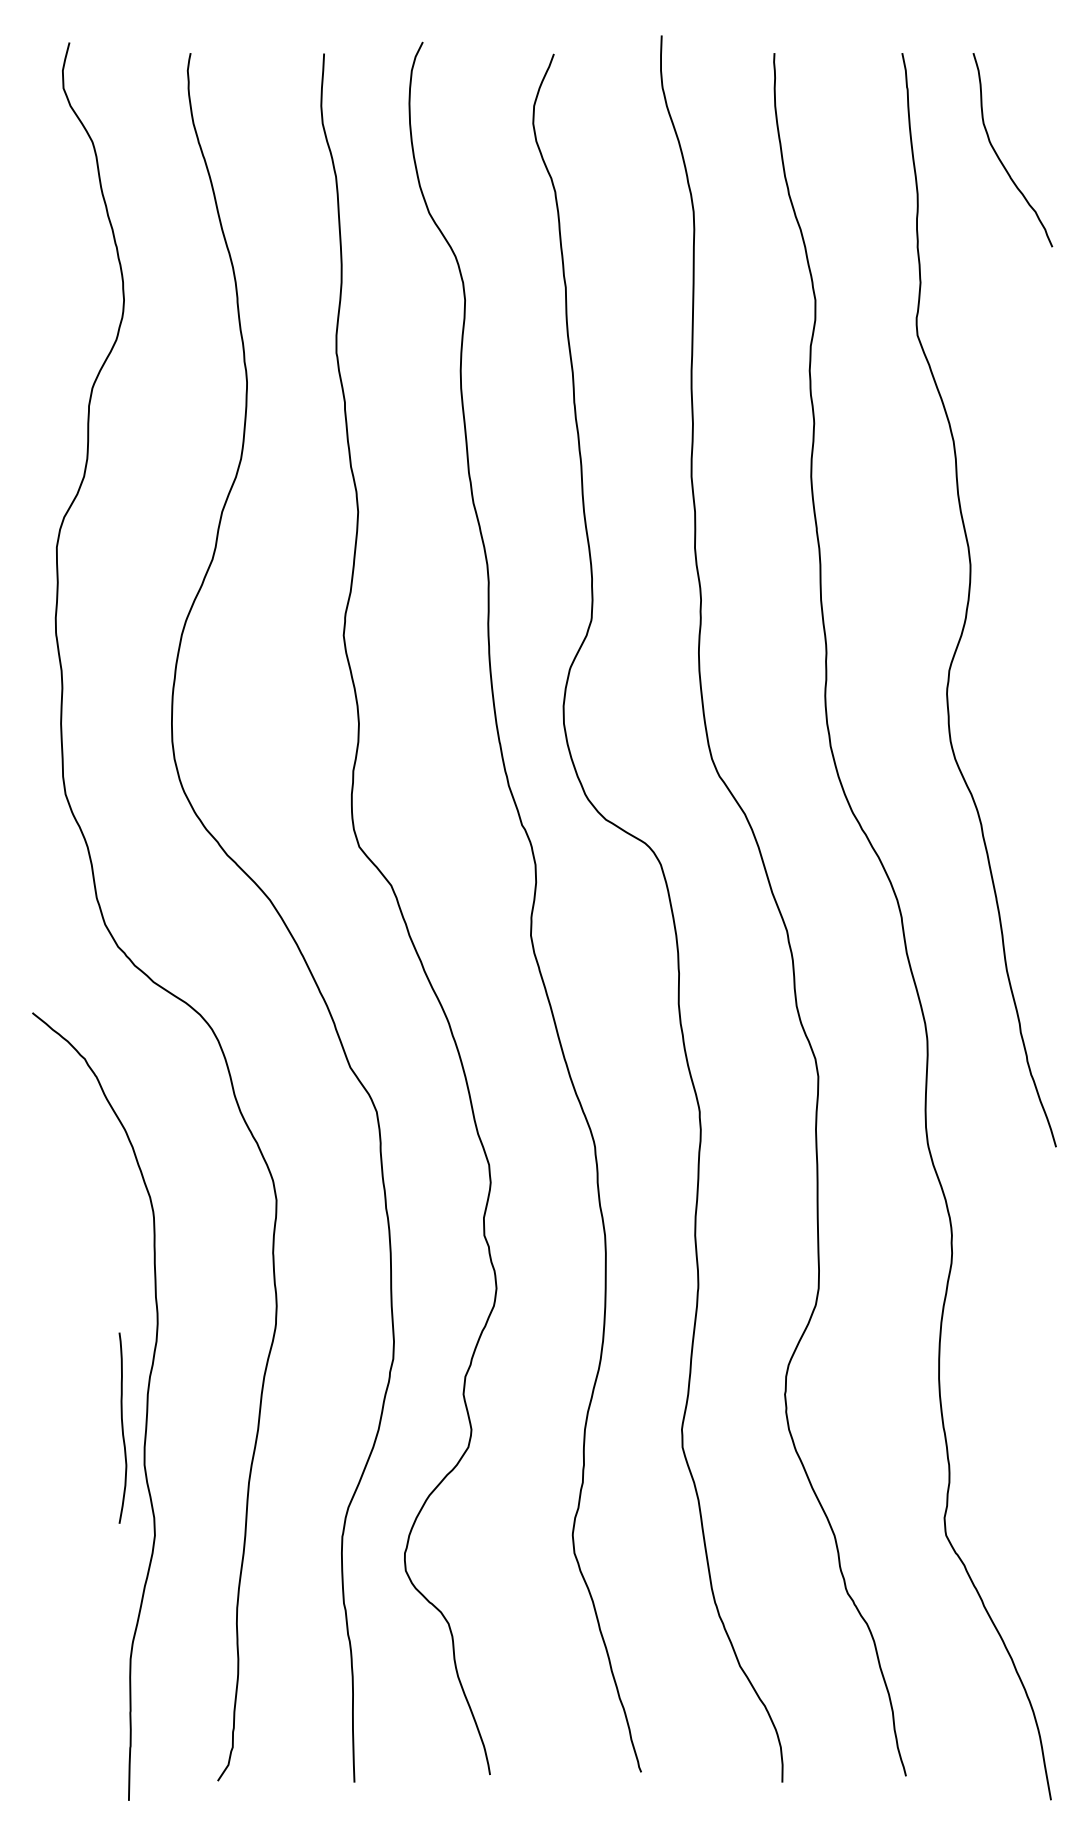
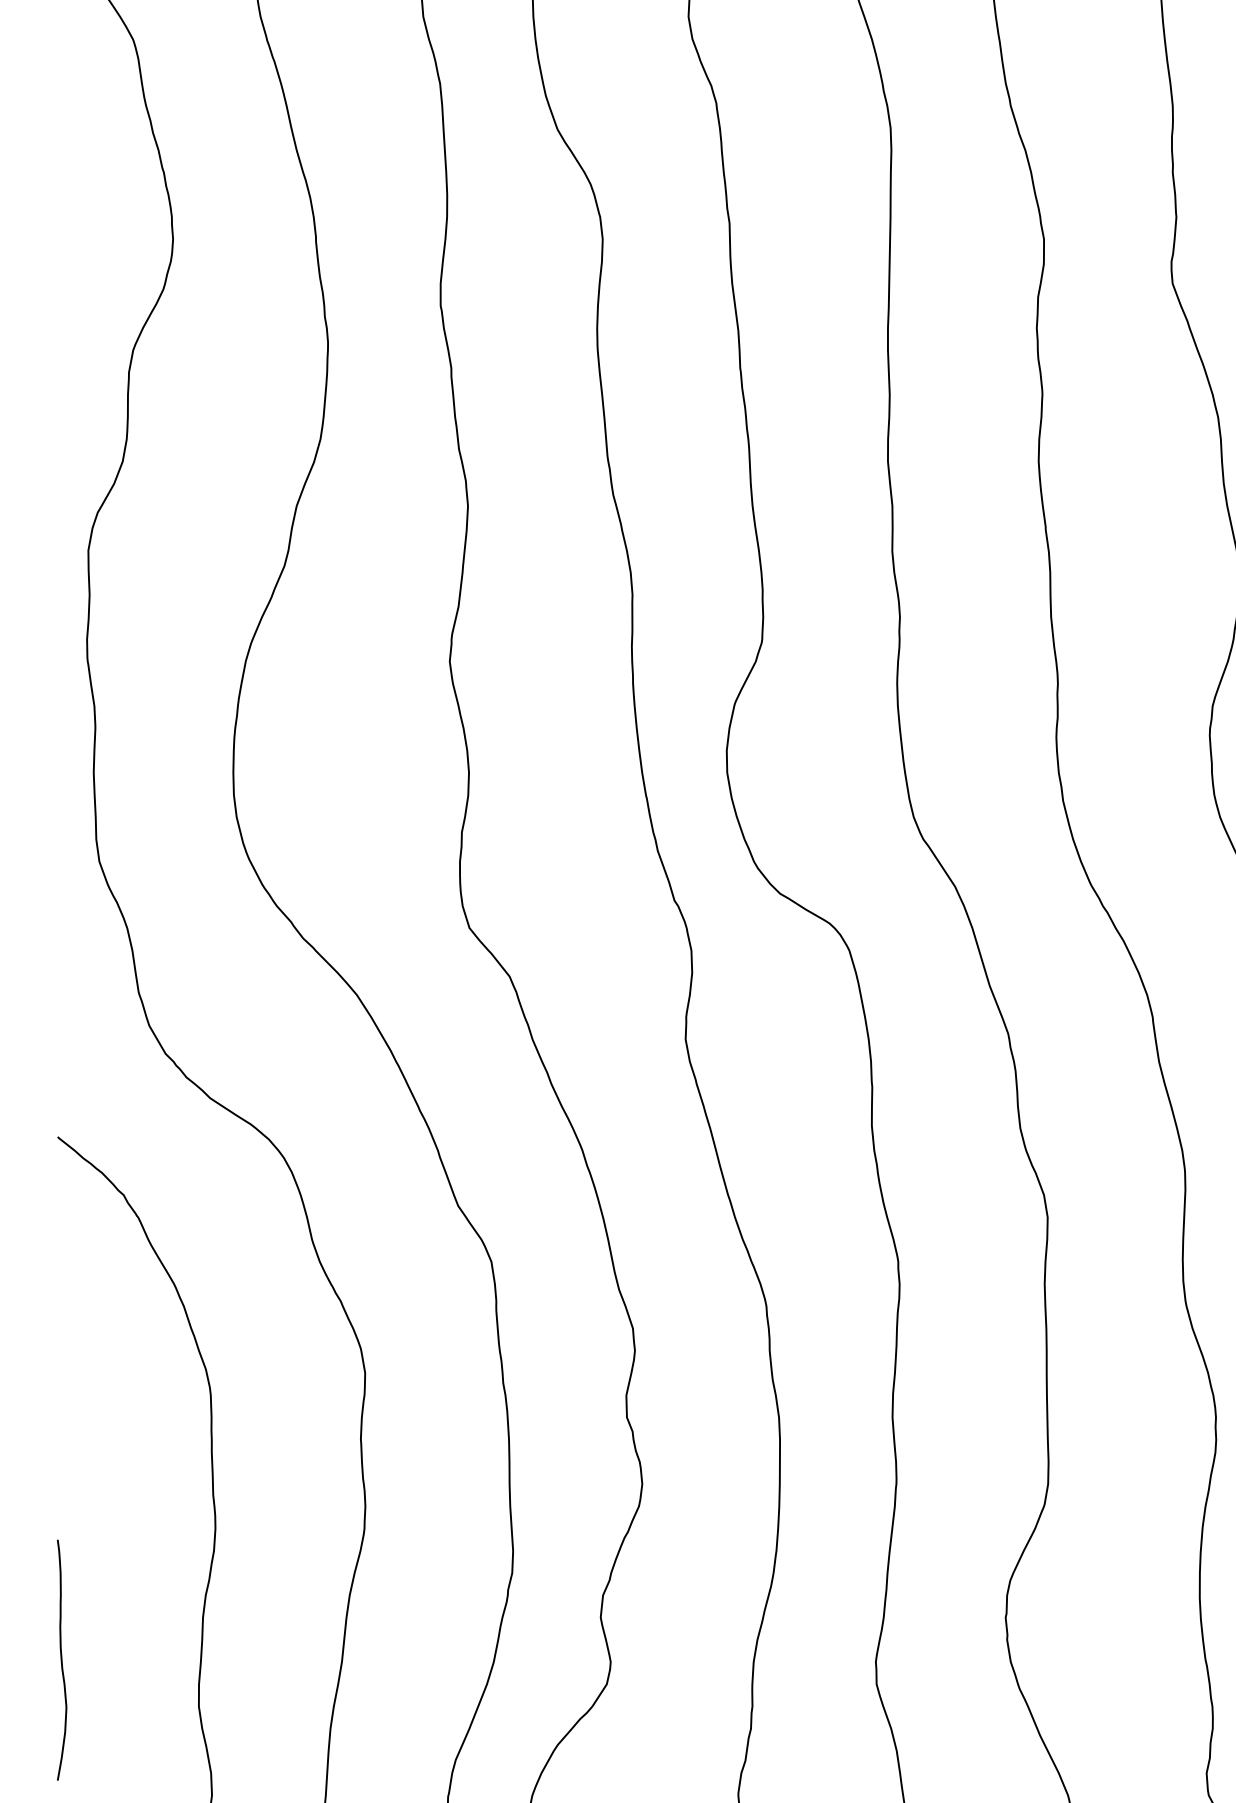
curve: (122, 1427) -> (61, 1659), moved

